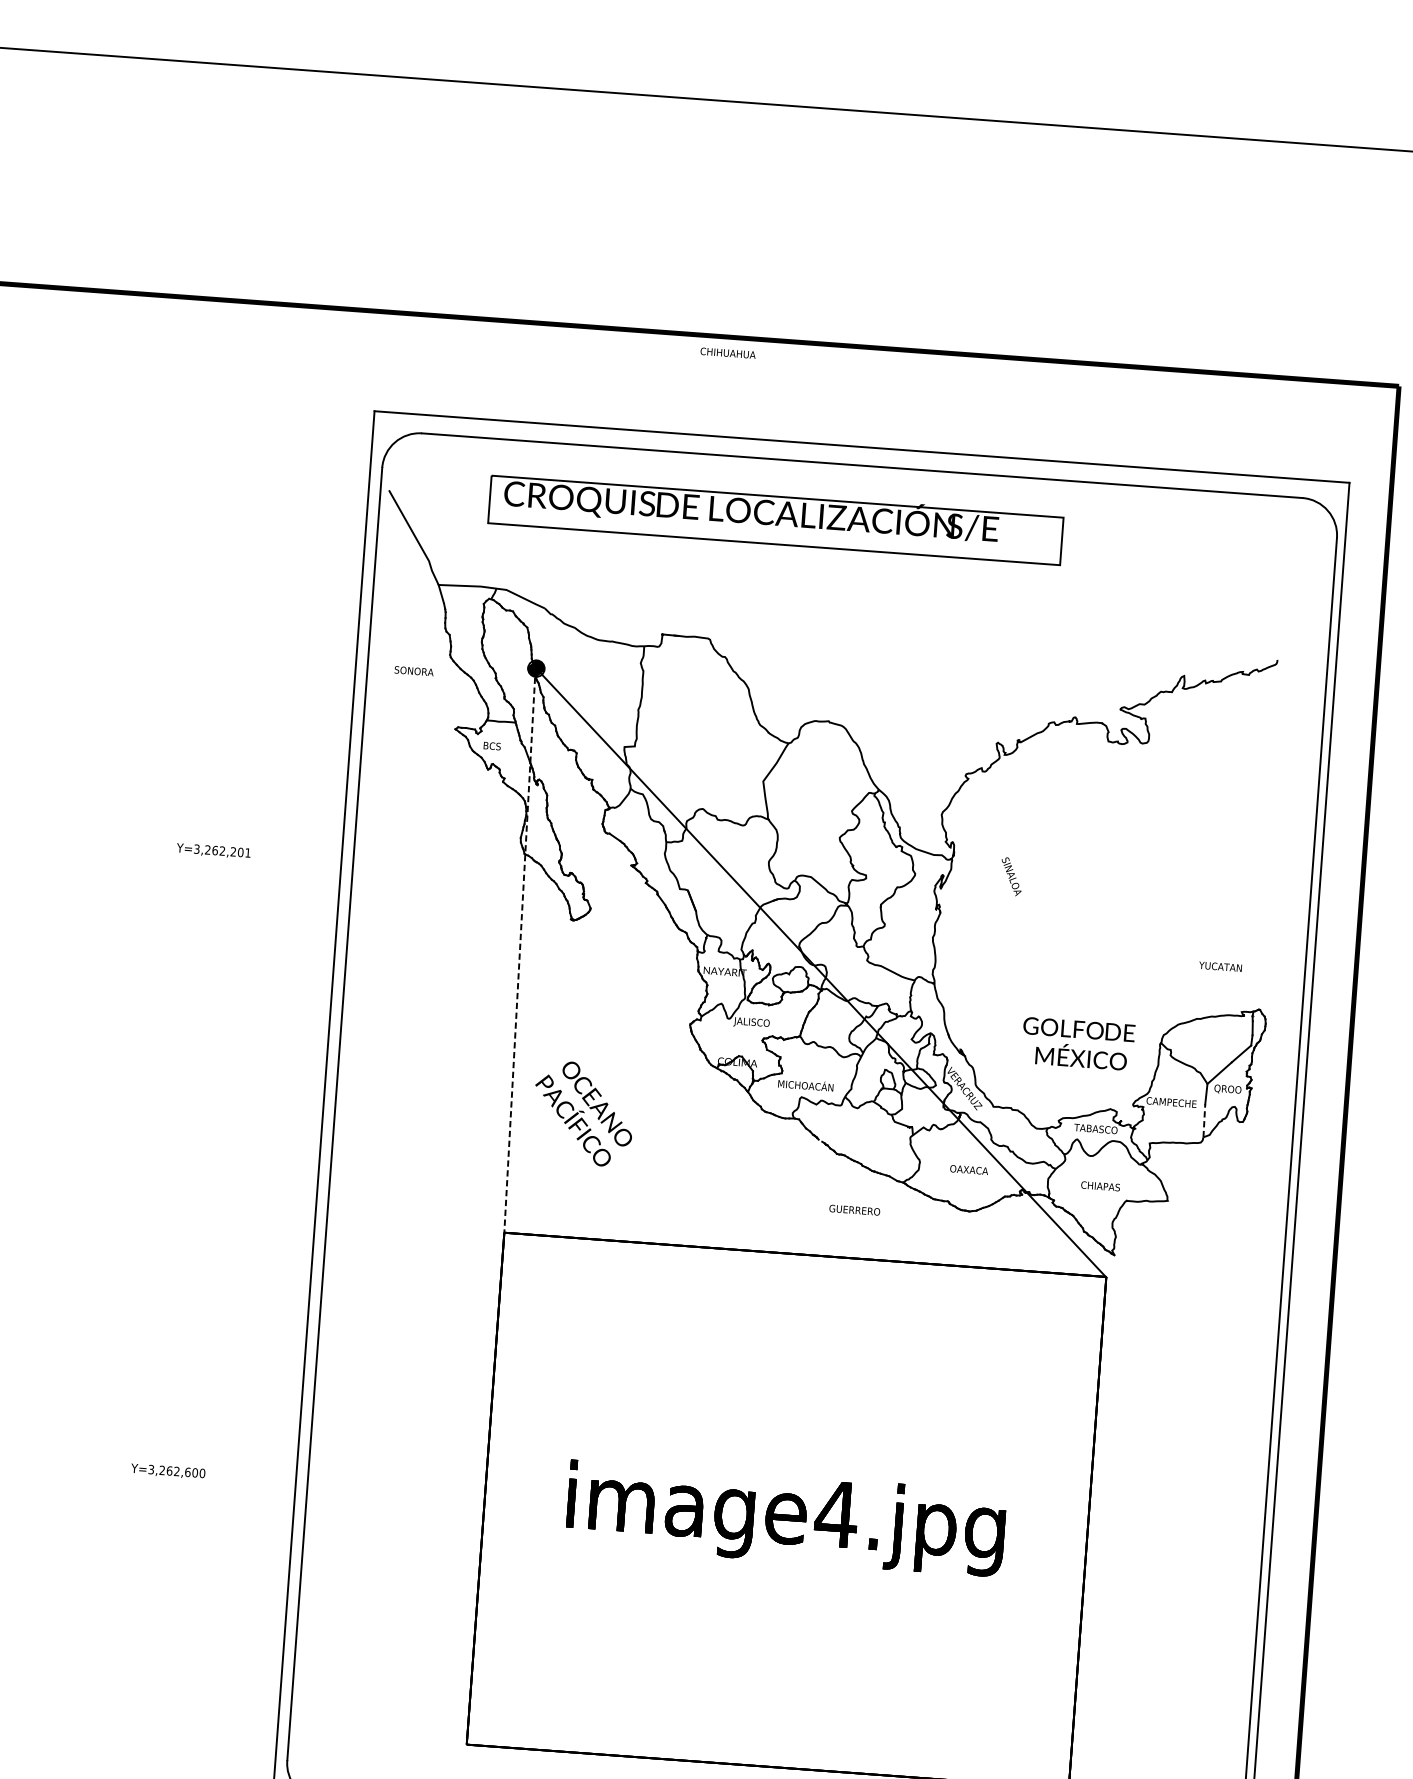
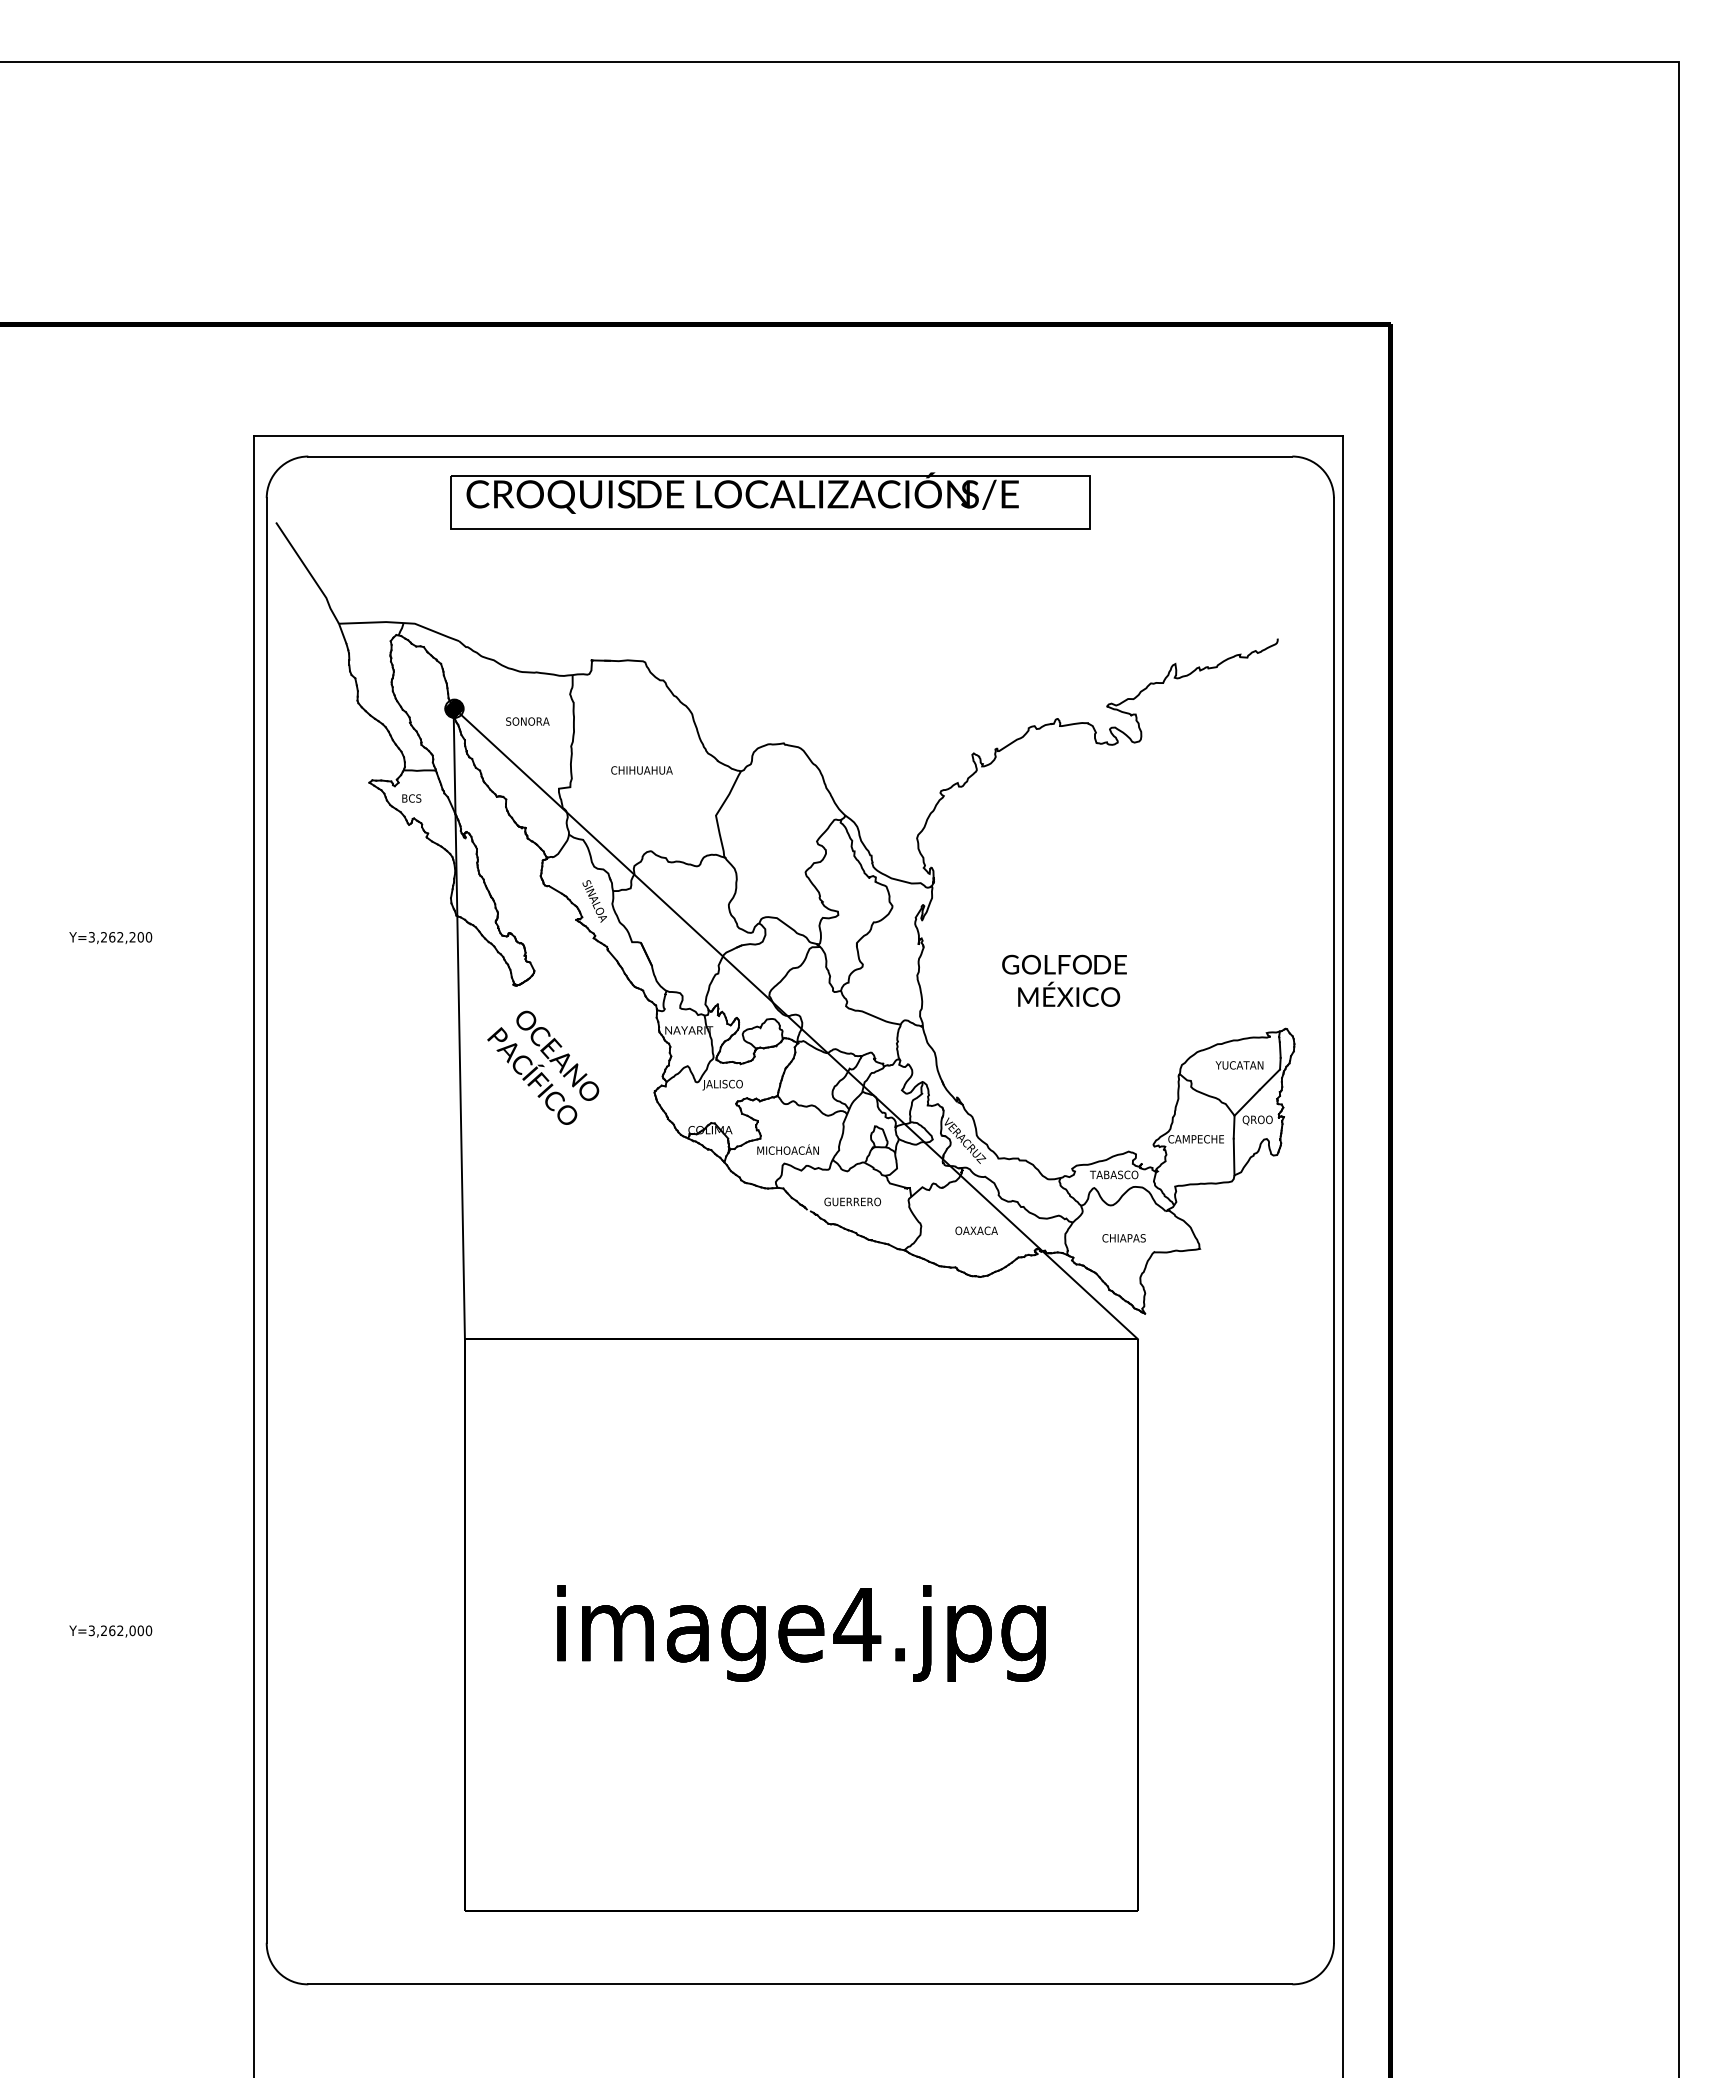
text: (727, 353) -> (641, 770), moved
part: (775, 518) -> (770, 500), moved
text: (413, 671) -> (527, 721), moved
text: (247, 853) -> (148, 937), Y=3,262,201 -> Y=3,262,200
text: (1011, 876) -> (594, 901), moved
line: (520, 950) -> (459, 1023), dashed -> solid
text: (1220, 966) -> (1239, 1065), moved
text: (1078, 1043) -> (1064, 980), moved
text: (583, 1113) -> (543, 1067), moved
line: (1204, 1120) -> (1234, 1156), dashed -> solid
text: (854, 1209) -> (852, 1201), moved
text: (187, 1472) -> (132, 1630), Y=3,262,600 -> Y=3,262,000

